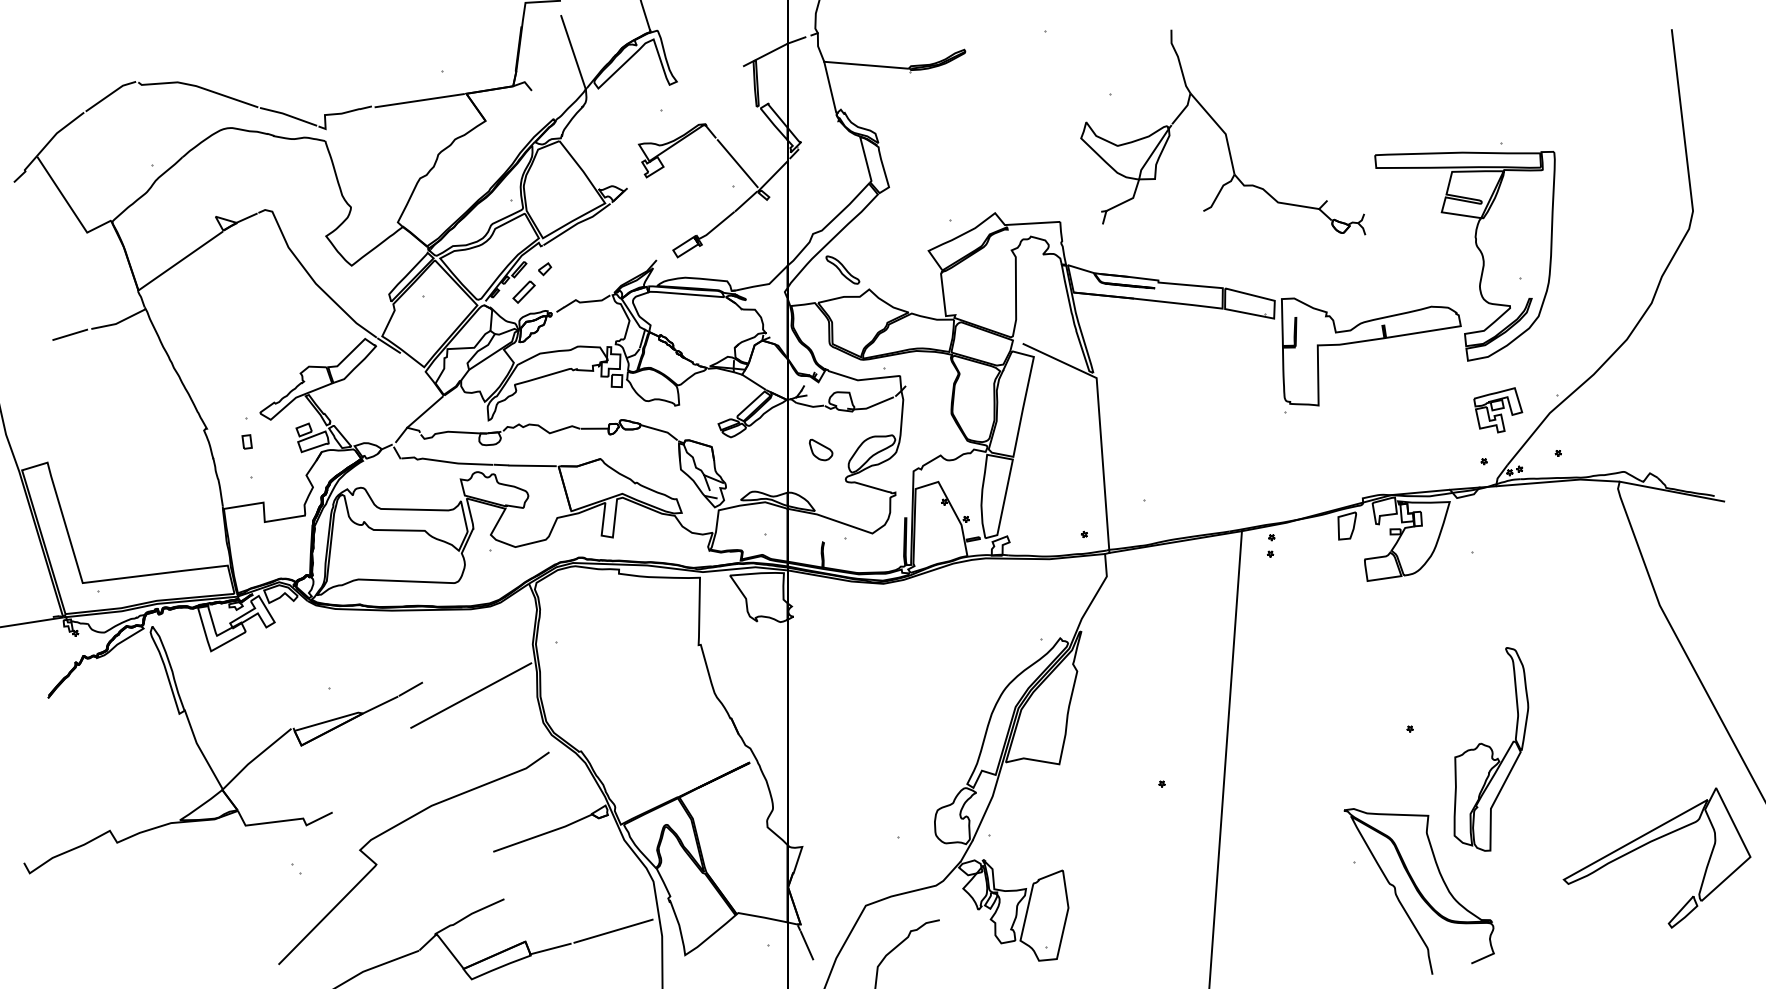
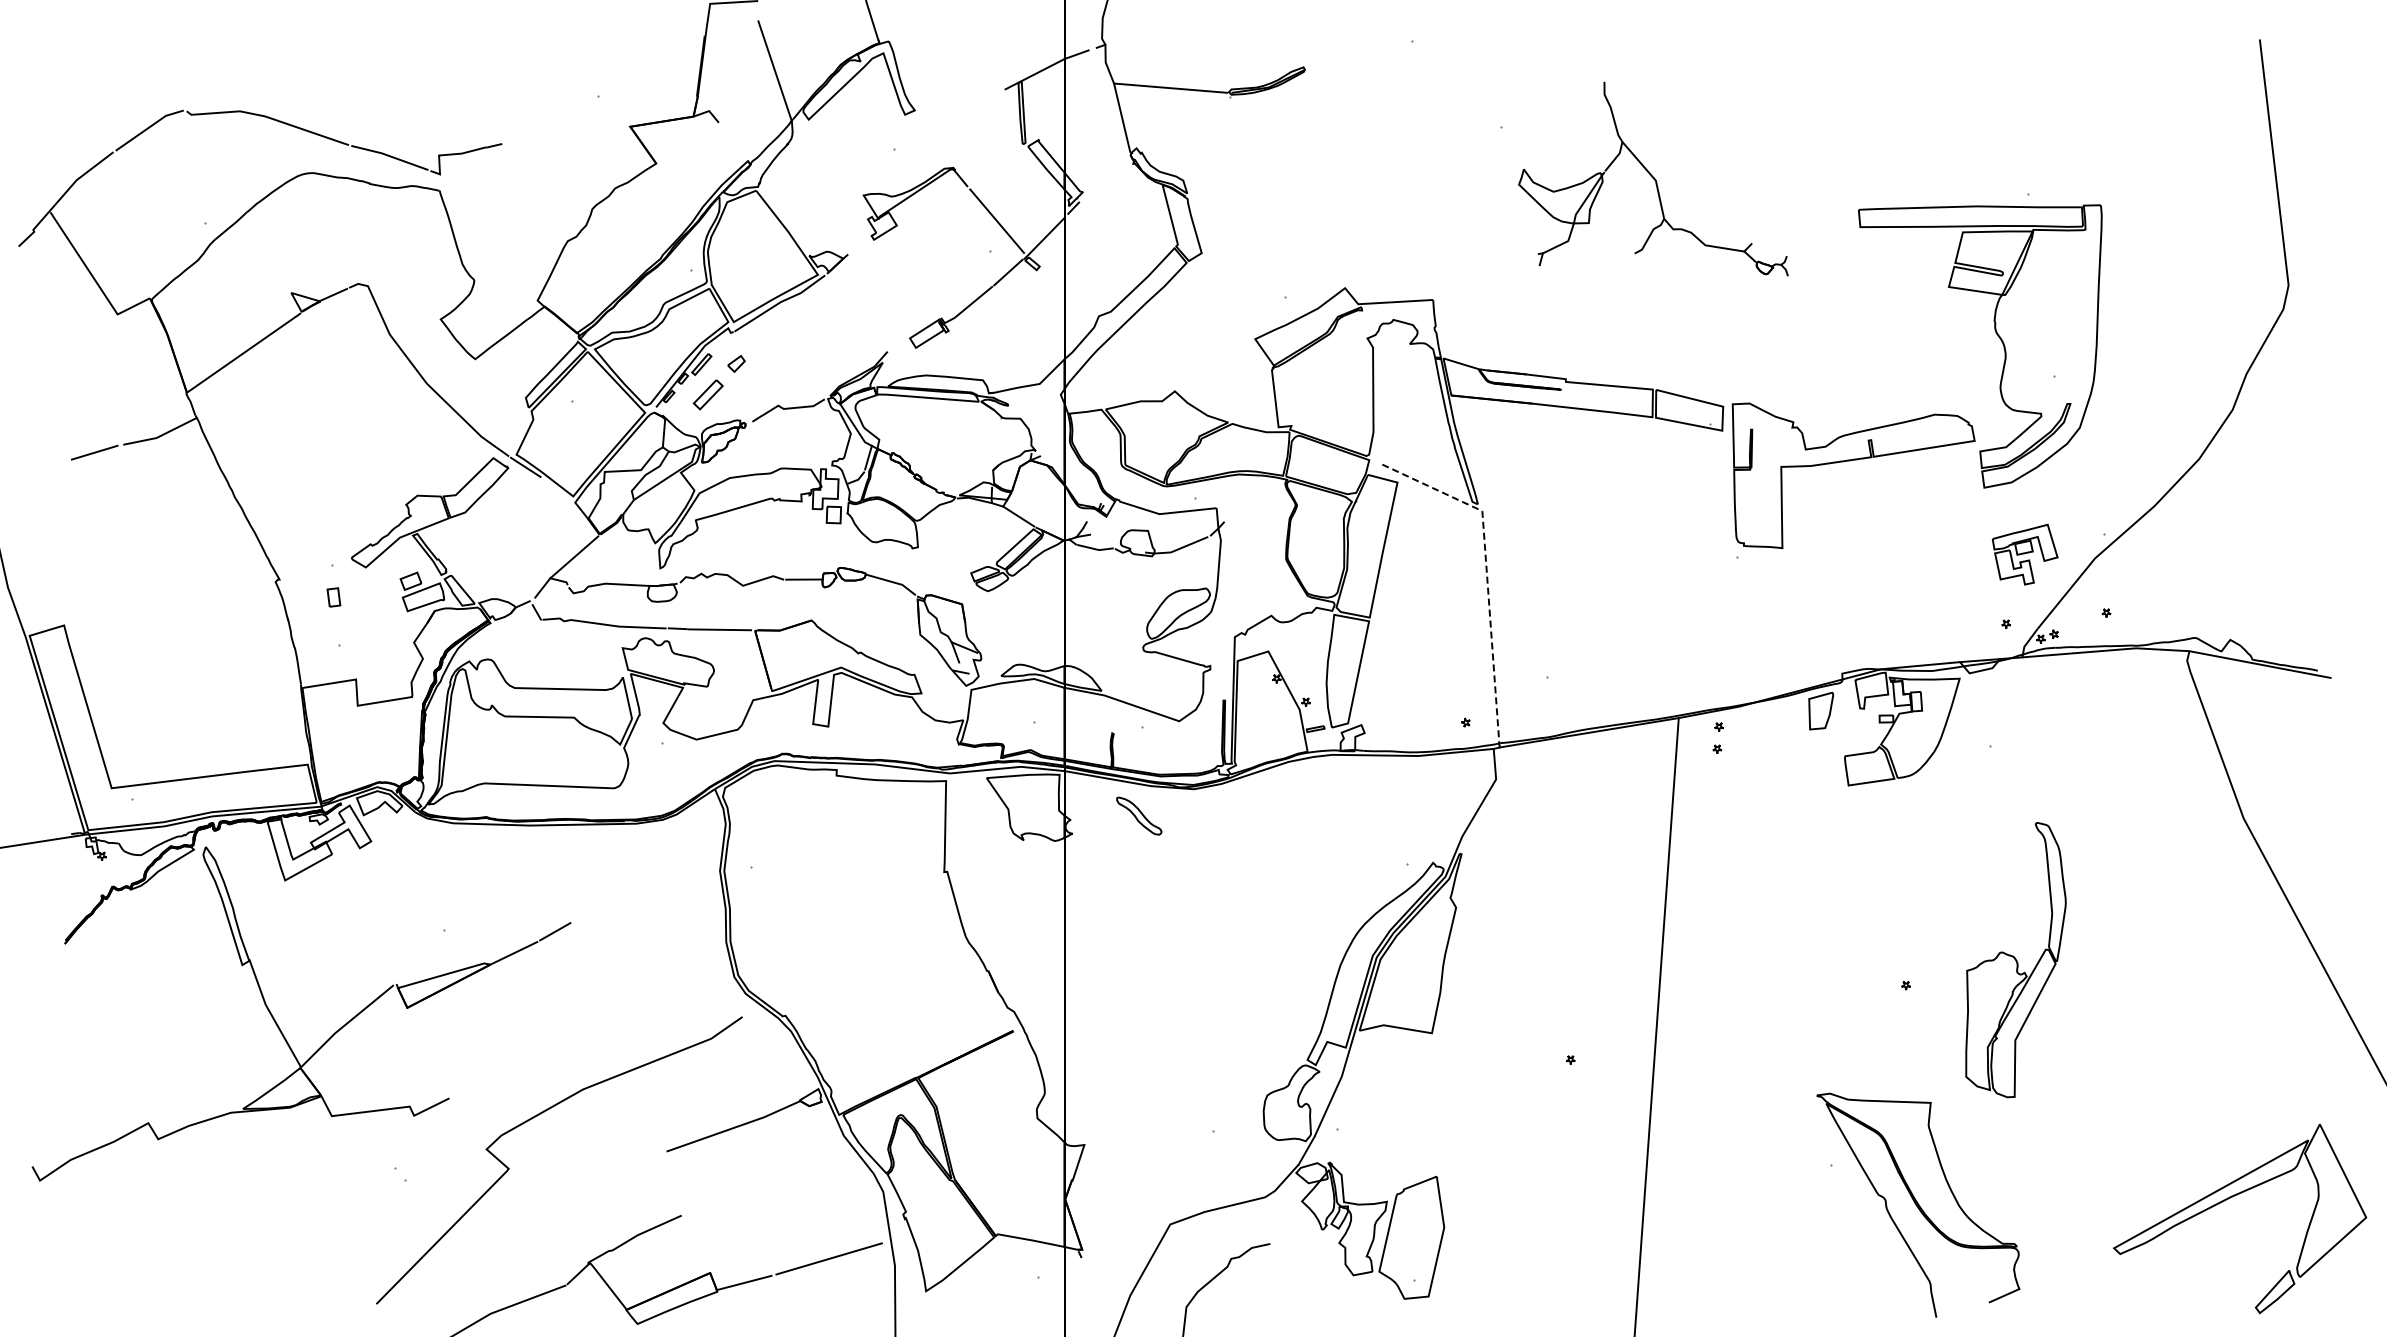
line: (419, 100) -> (566, 135), removed
part: (1223, 132) -> (1653, 178), size x0.7
part: (843, 269) -> (1139, 815), moved
line: (1099, 424) -> (1486, 573), solid -> dashed
part: (820, 450) -> (1109, 608), removed
line: (470, 694) -> (636, 939), removed
part: (1491, 749) -> (2015, 960), moved
part: (1650, 842) -> (2230, 1198), moved
line: (806, 944) -> (1090, 1277), removed

